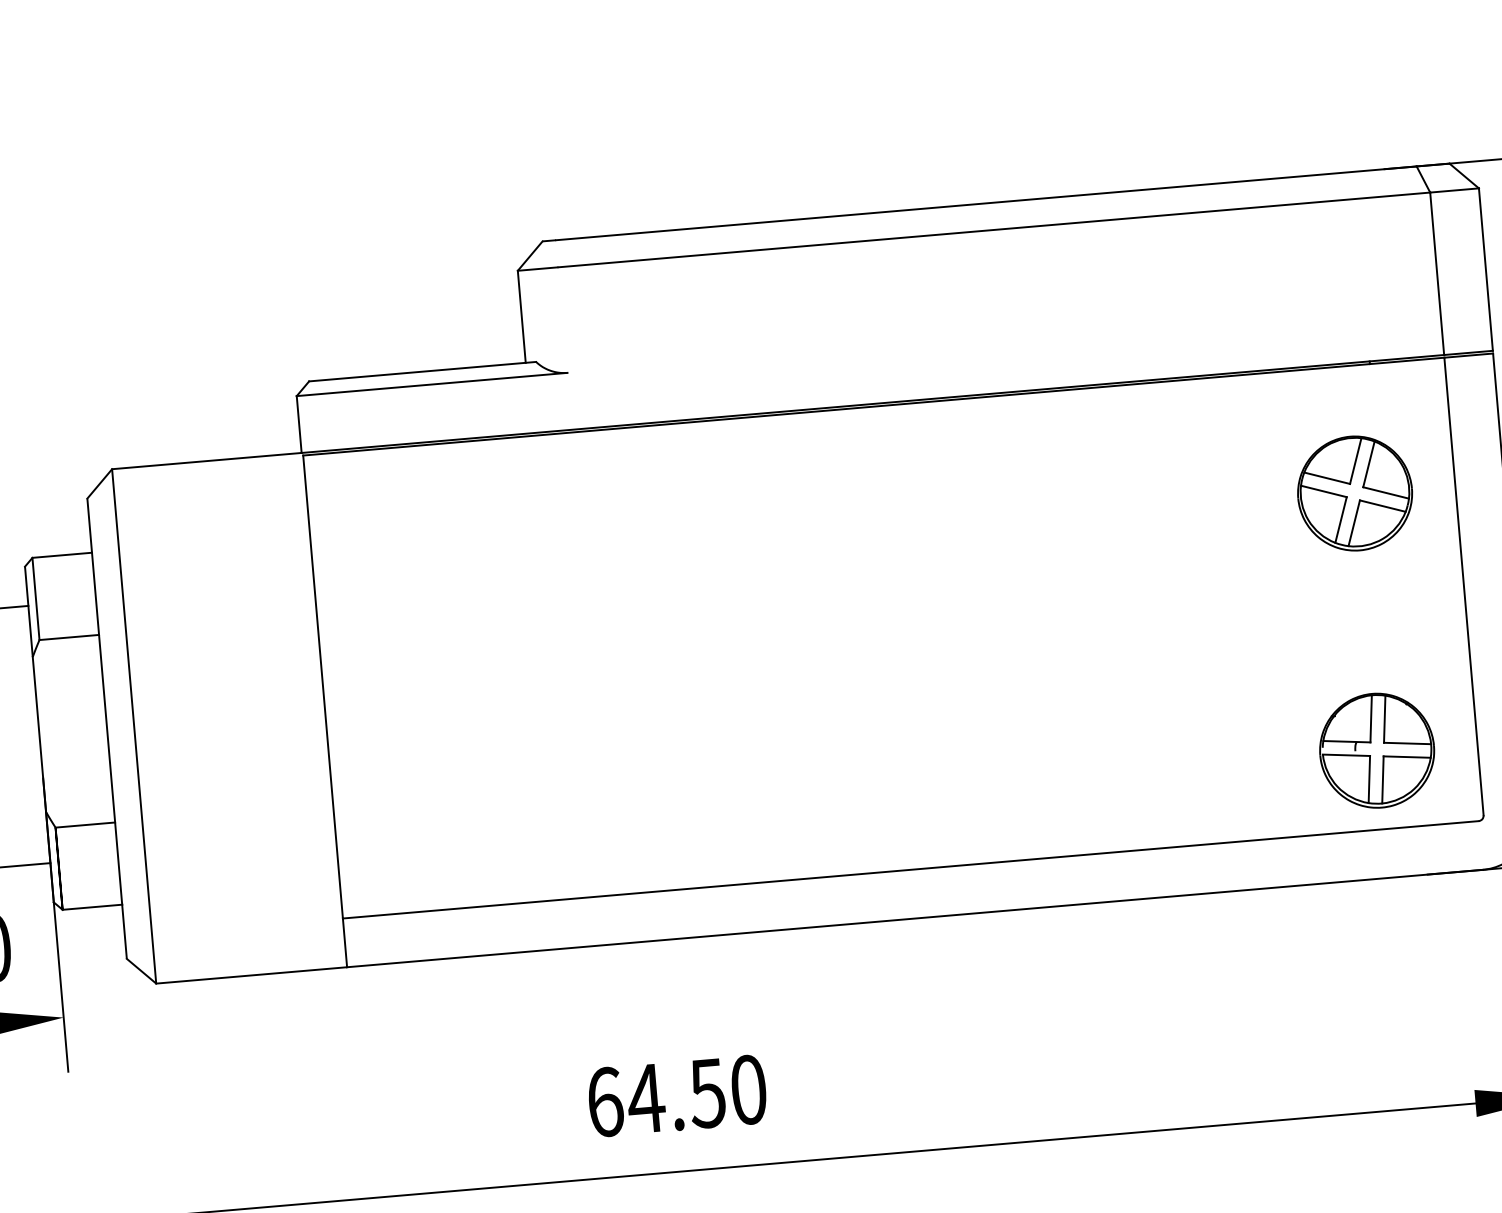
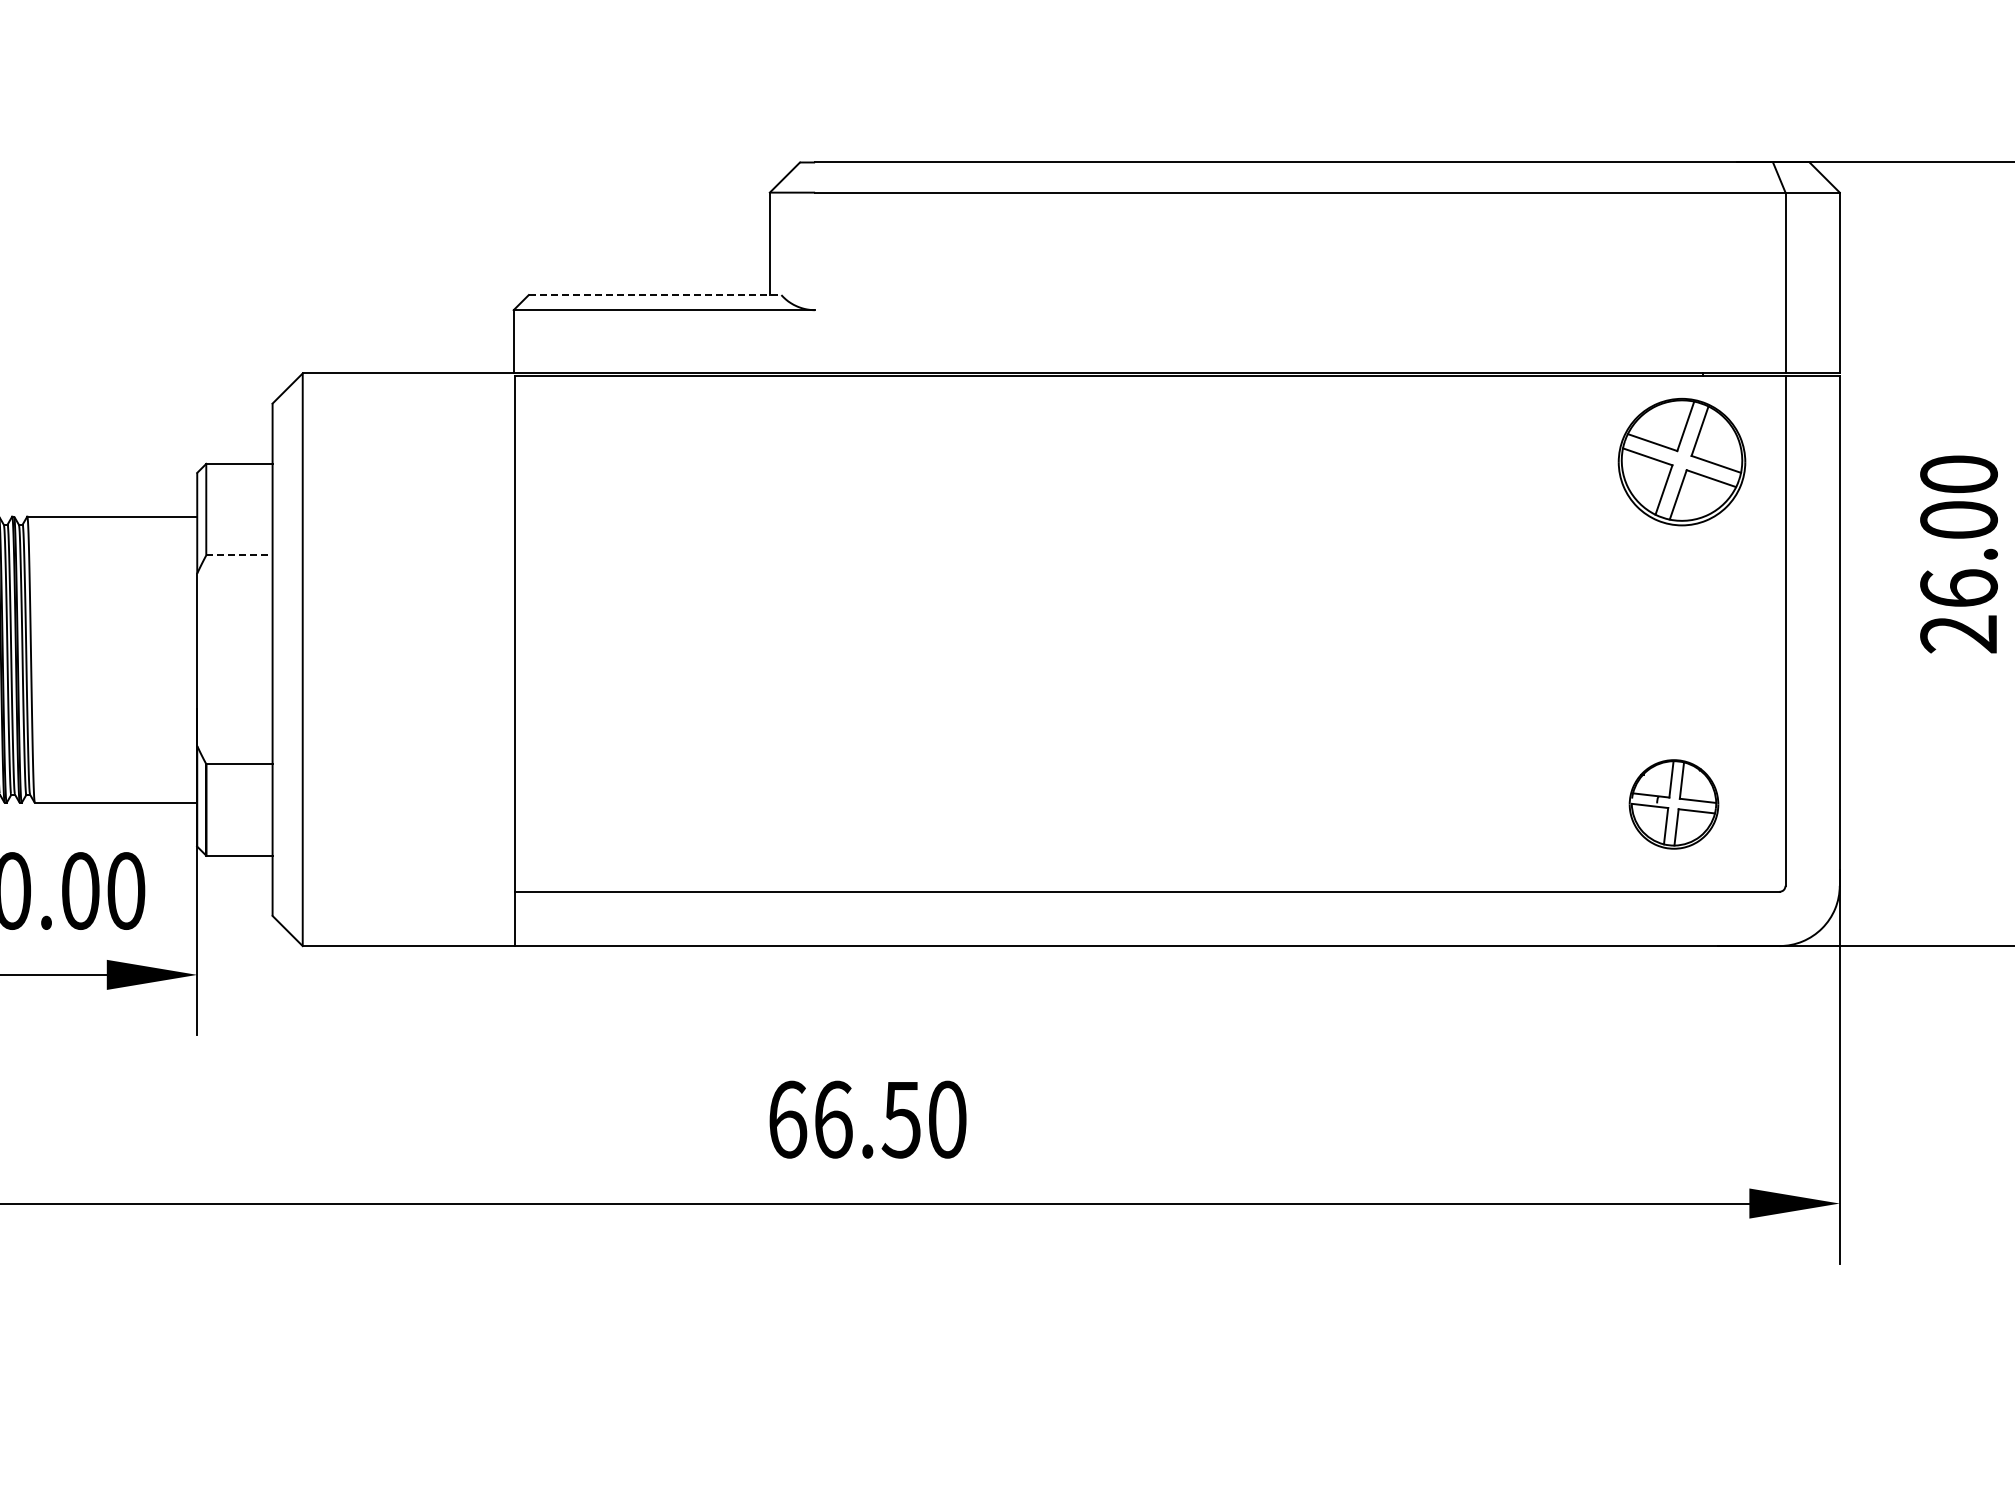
line: (423, 372) -> (655, 295), solid -> dashed
part: (1354, 493) -> (1681, 461), moved
line: (69, 637) -> (239, 555), solid -> dashed
part: (1376, 750) -> (1673, 804), size x0.7
text: (645, 1098) -> (832, 1119), 64.50 -> 66.50

